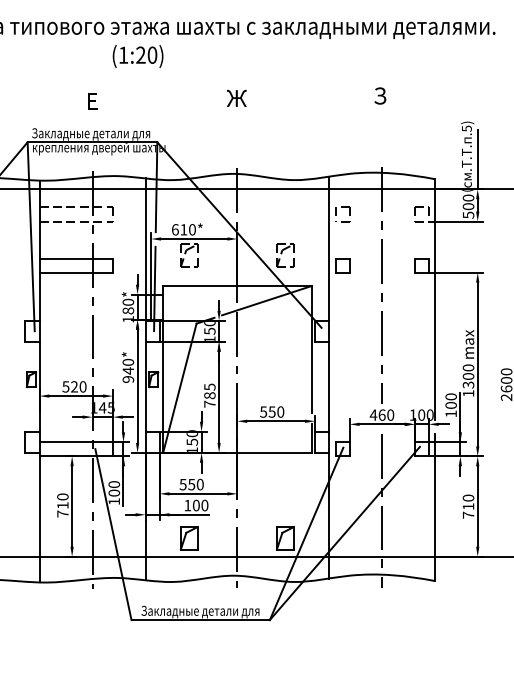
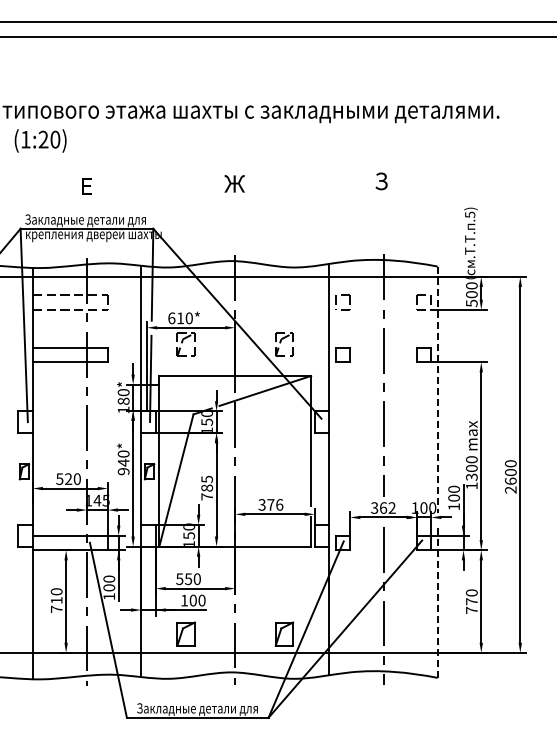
text: (137, 56) -> (40, 140), moved
line: (477, 159) -> (481, 246), removed
line: (434, 300) -> (437, 390), solid -> dashed
text: (272, 411) -> (271, 504), 550 -> 376
text: (381, 414) -> (382, 507), 460 -> 362
text: (468, 506) -> (471, 601), 710 -> 770
line: (434, 508) -> (437, 603), solid -> dashed

